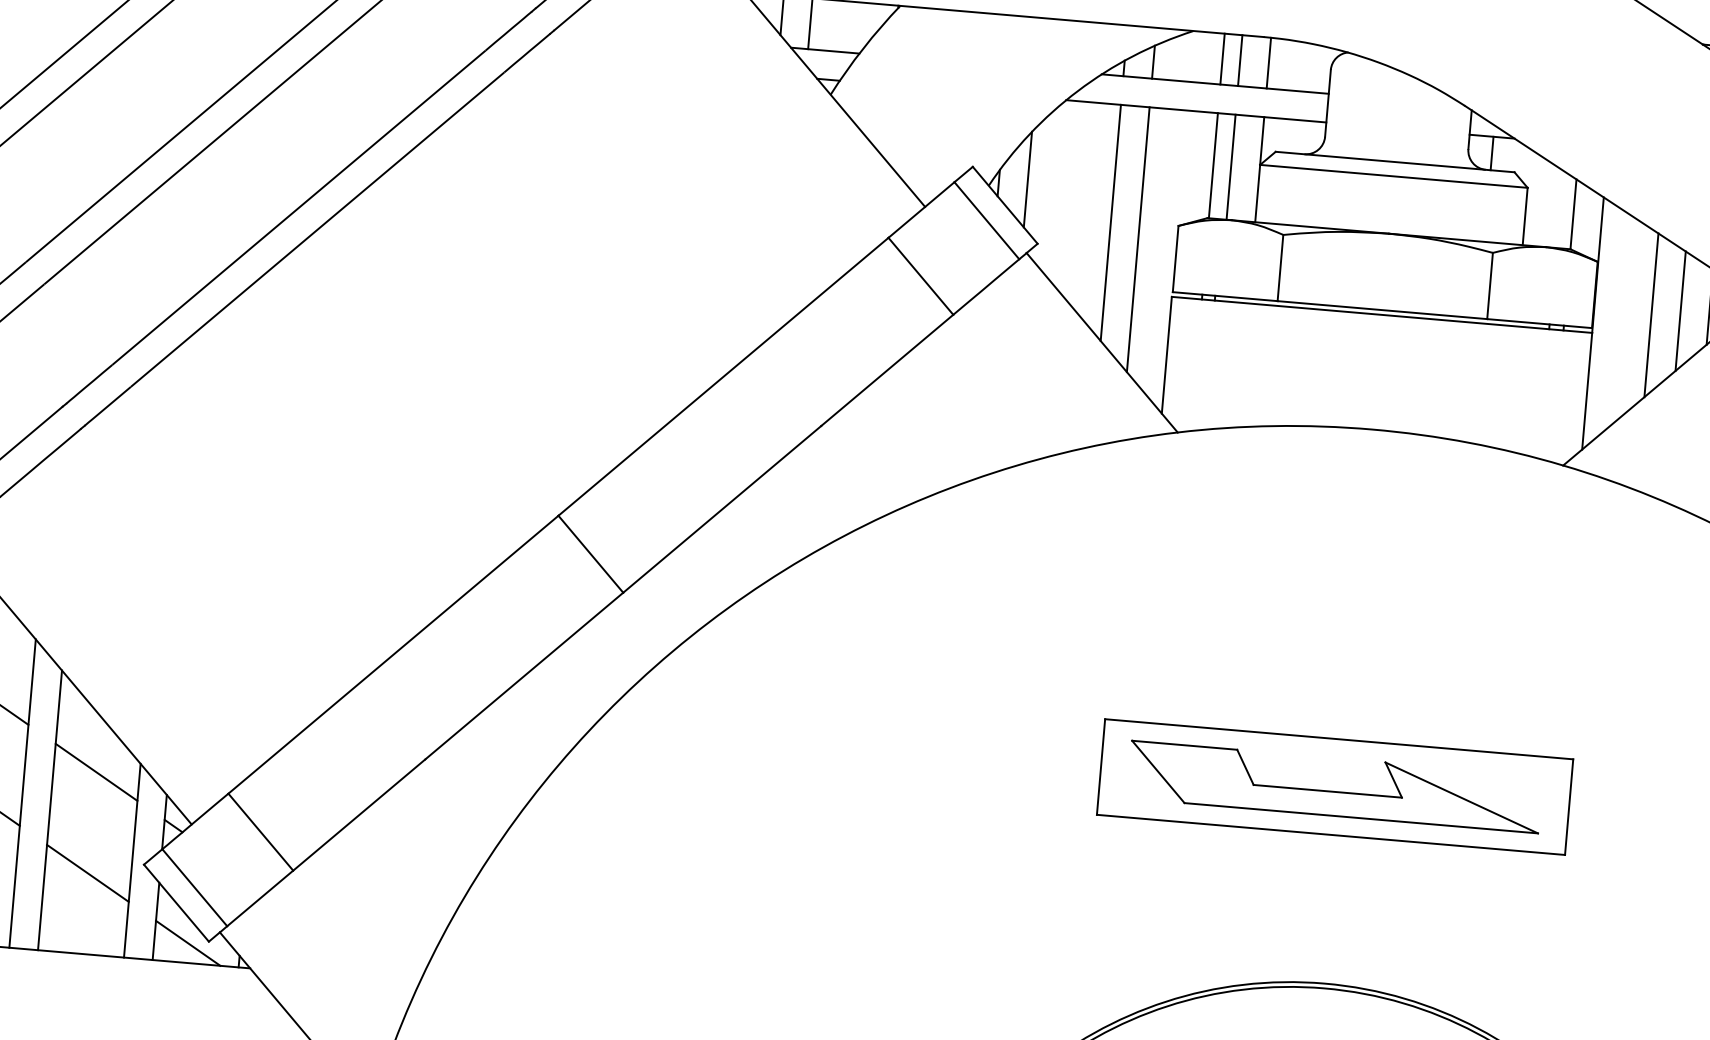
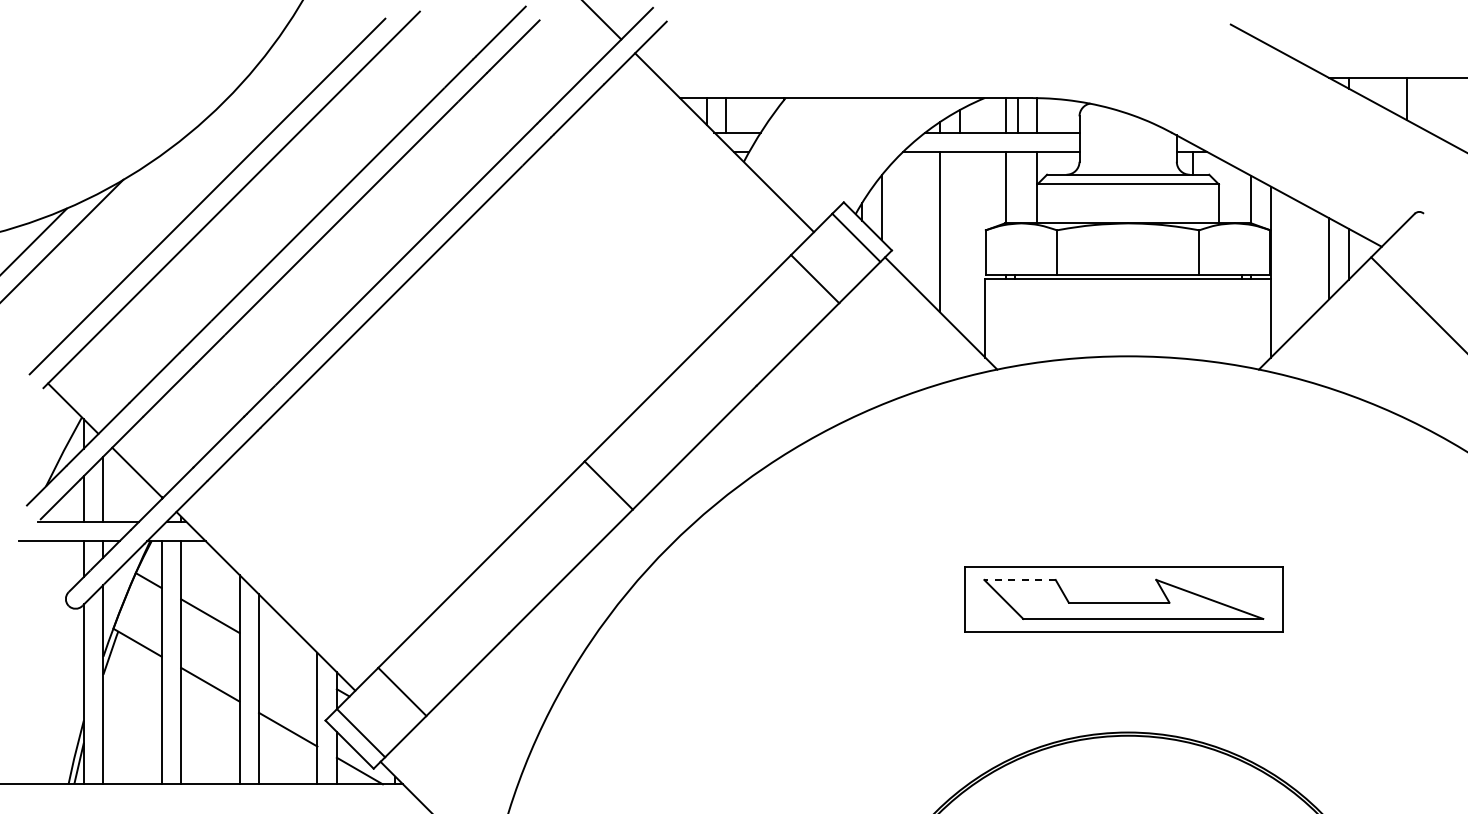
line: (1230, 166) -> (1017, 187), removed
line: (1138, 239) -> (959, 241), removed
line: (1651, 314) -> (1309, 262), removed
line: (1185, 744) -> (1020, 579), solid -> dashed
line: (97, 771) -> (288, 660), removed

